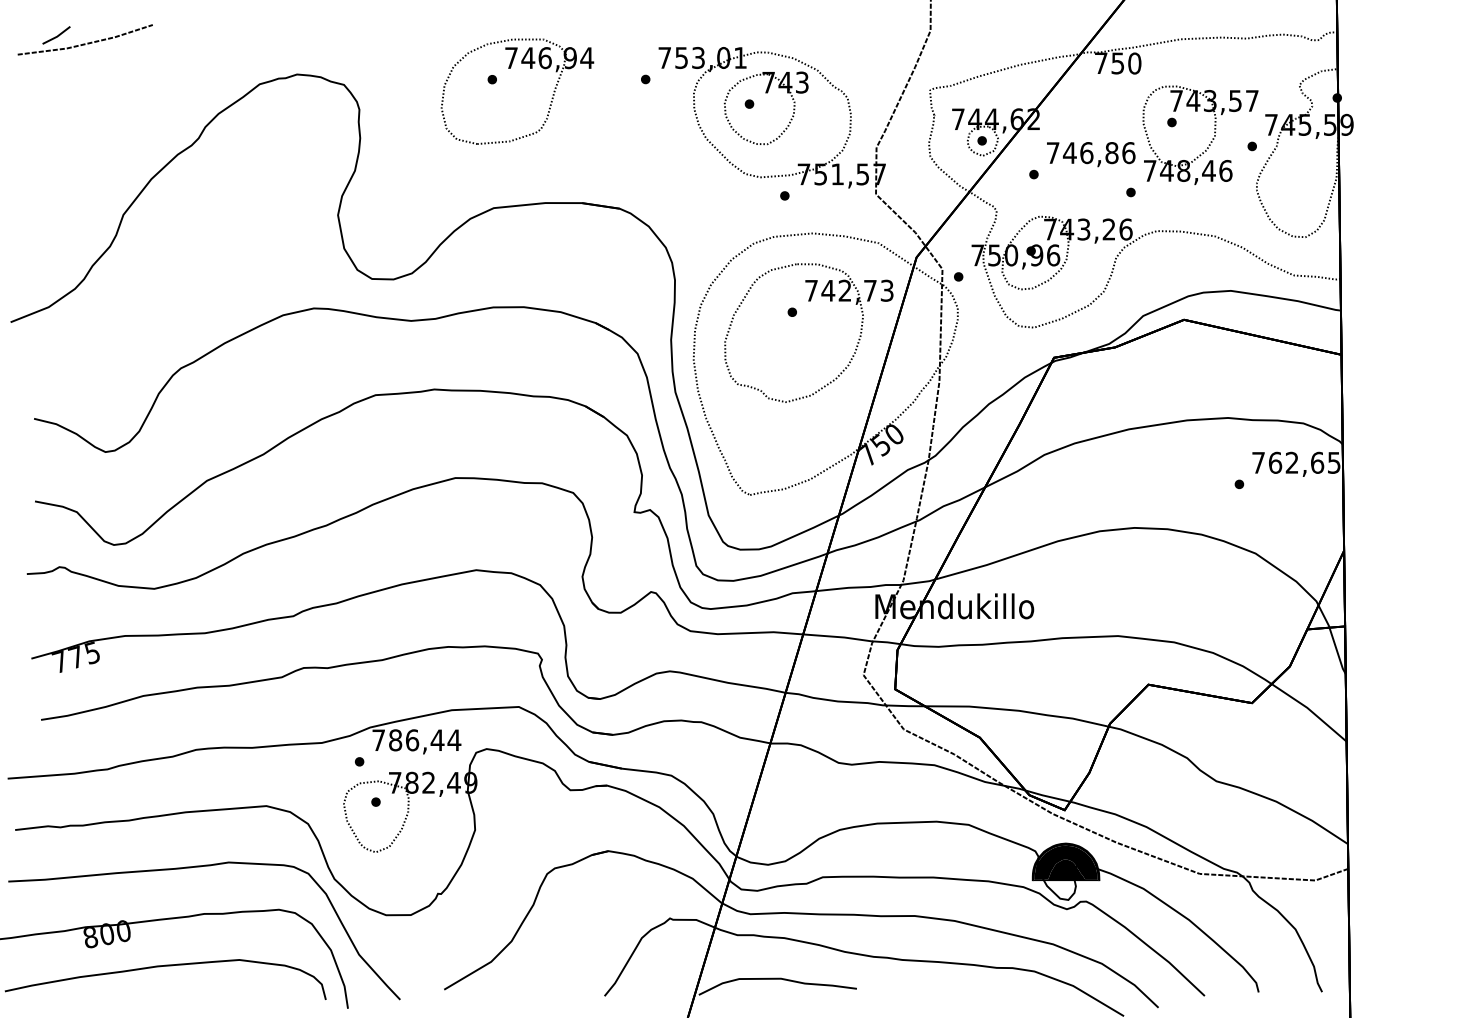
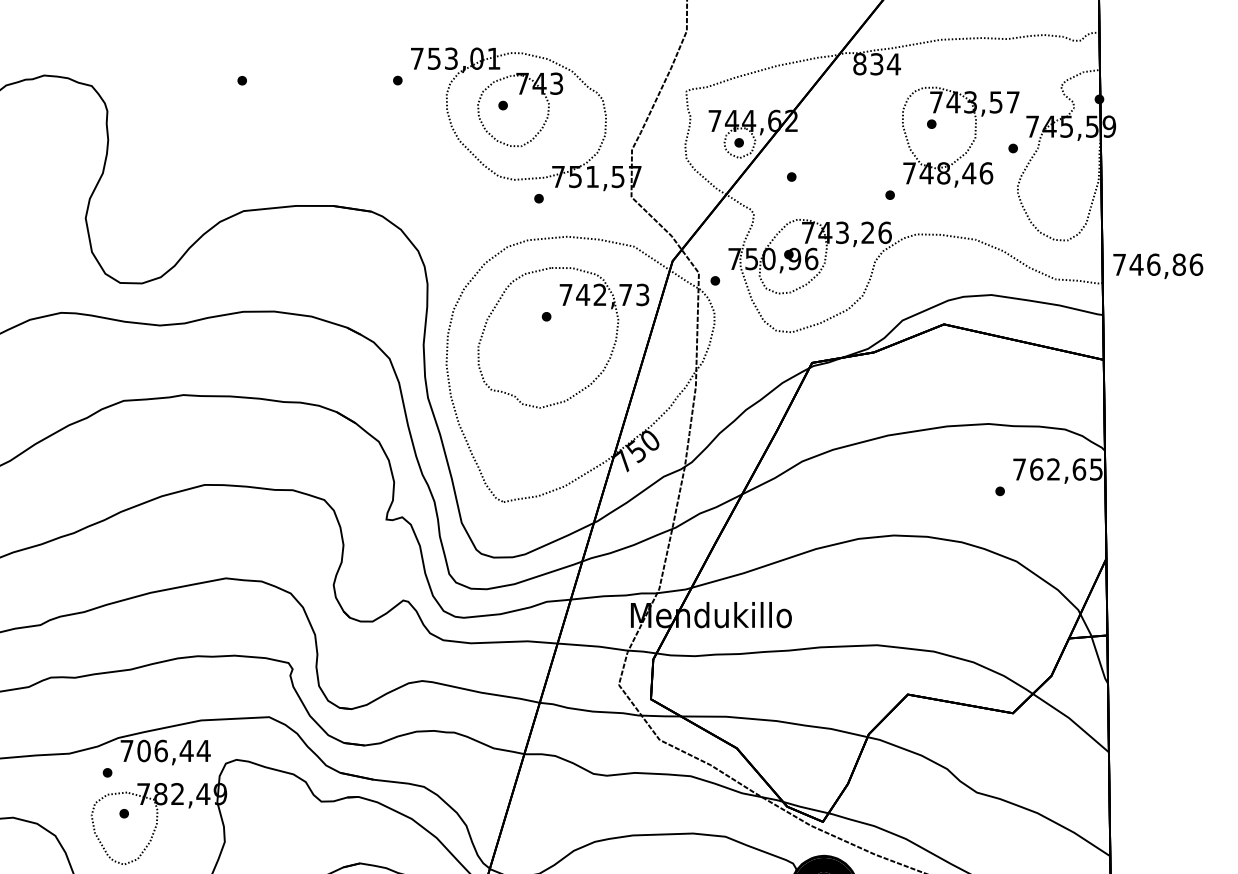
text: (1117, 63) -> (876, 64), 750 -> 834
part: (510, 68) -> (260, 69), removed
text: (1091, 154) -> (1158, 266), moved
text: (395, 740) -> (144, 751), 786,44 -> 706,44

